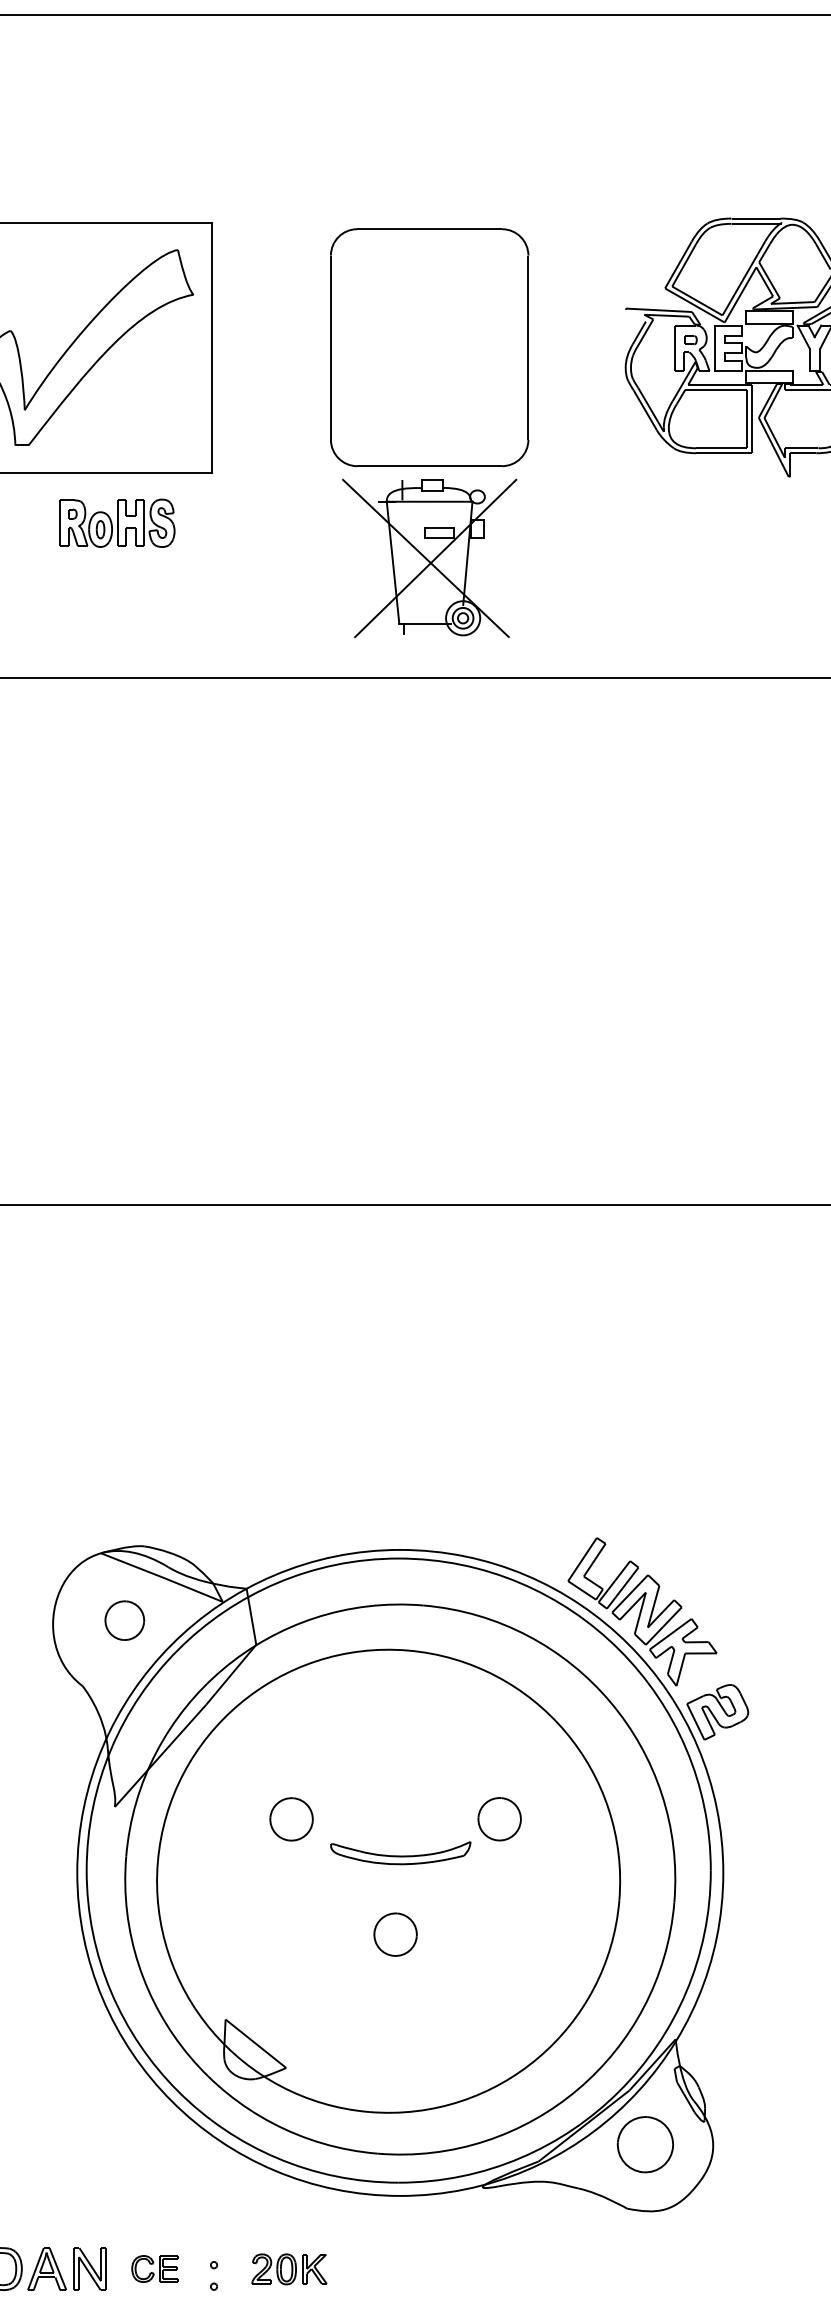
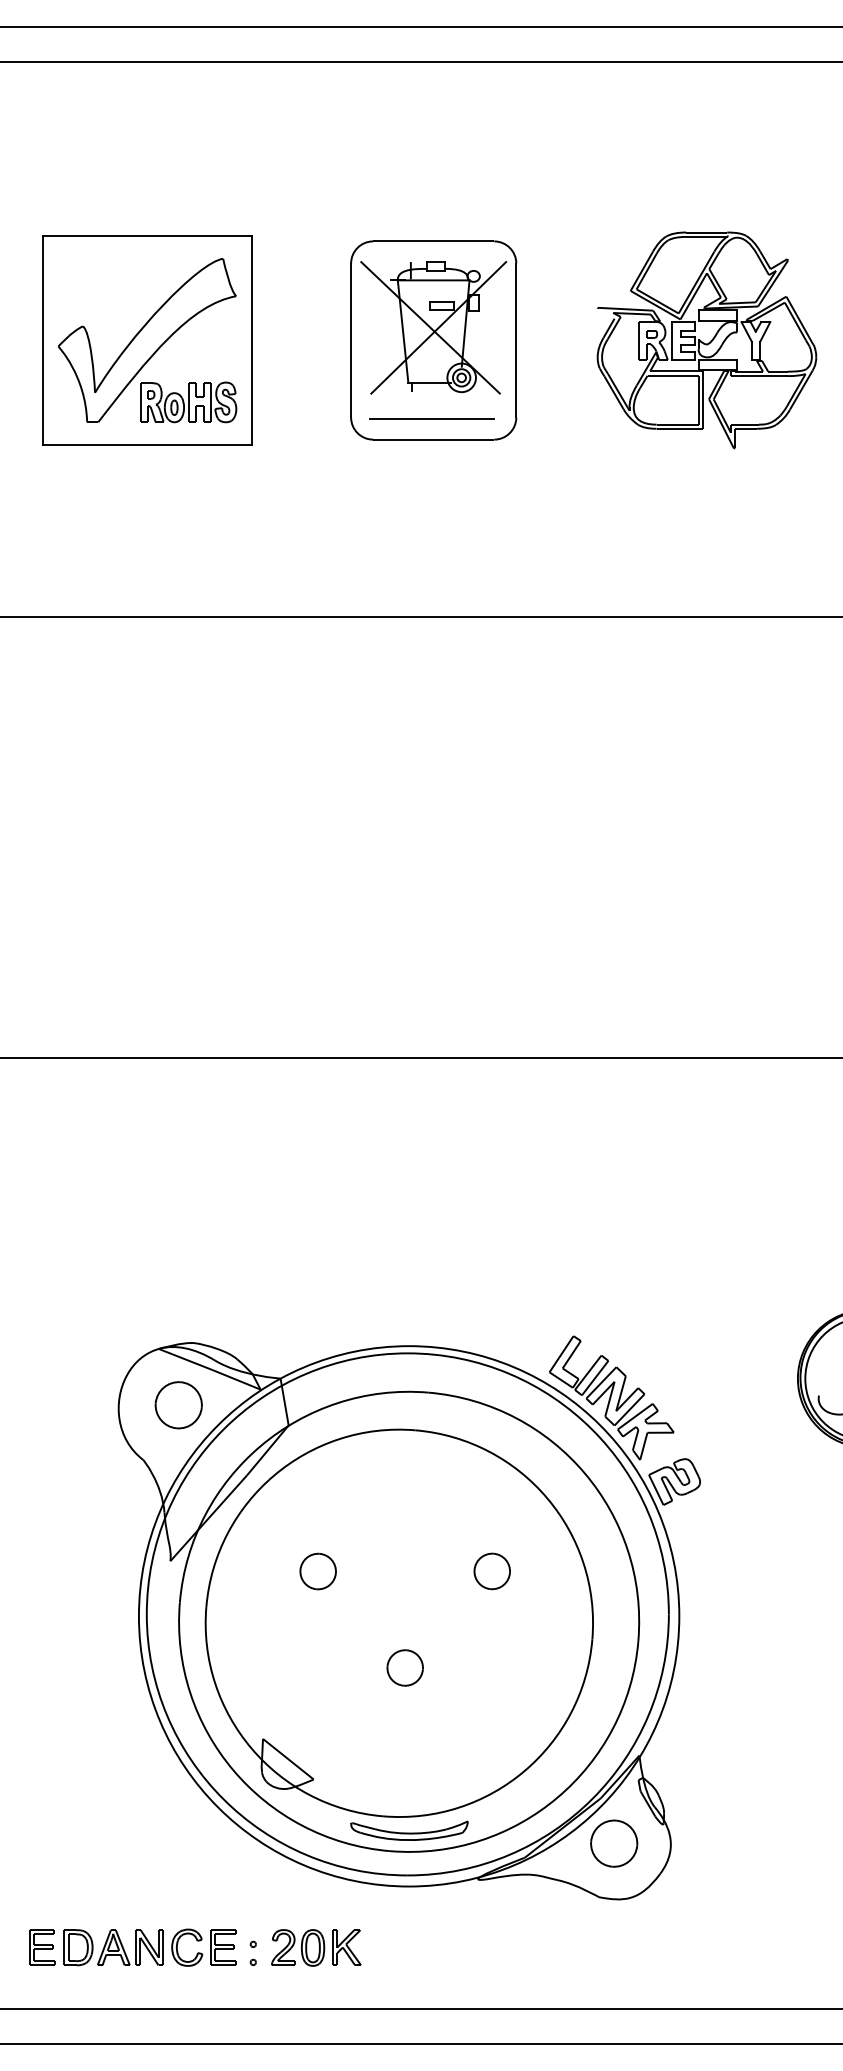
line: (427, 442) -> (431, 419), added
part: (117, 523) -> (188, 402), moved
part: (429, 558) -> (433, 327), moved
part: (124, 1620) -> (178, 1405), size x1.43
part: (400, 1852) -> (409, 1830), moved
part: (154, 2268) -> (203, 1947), size x1.67
part: (289, 2268) -> (316, 1947), size x1.43

